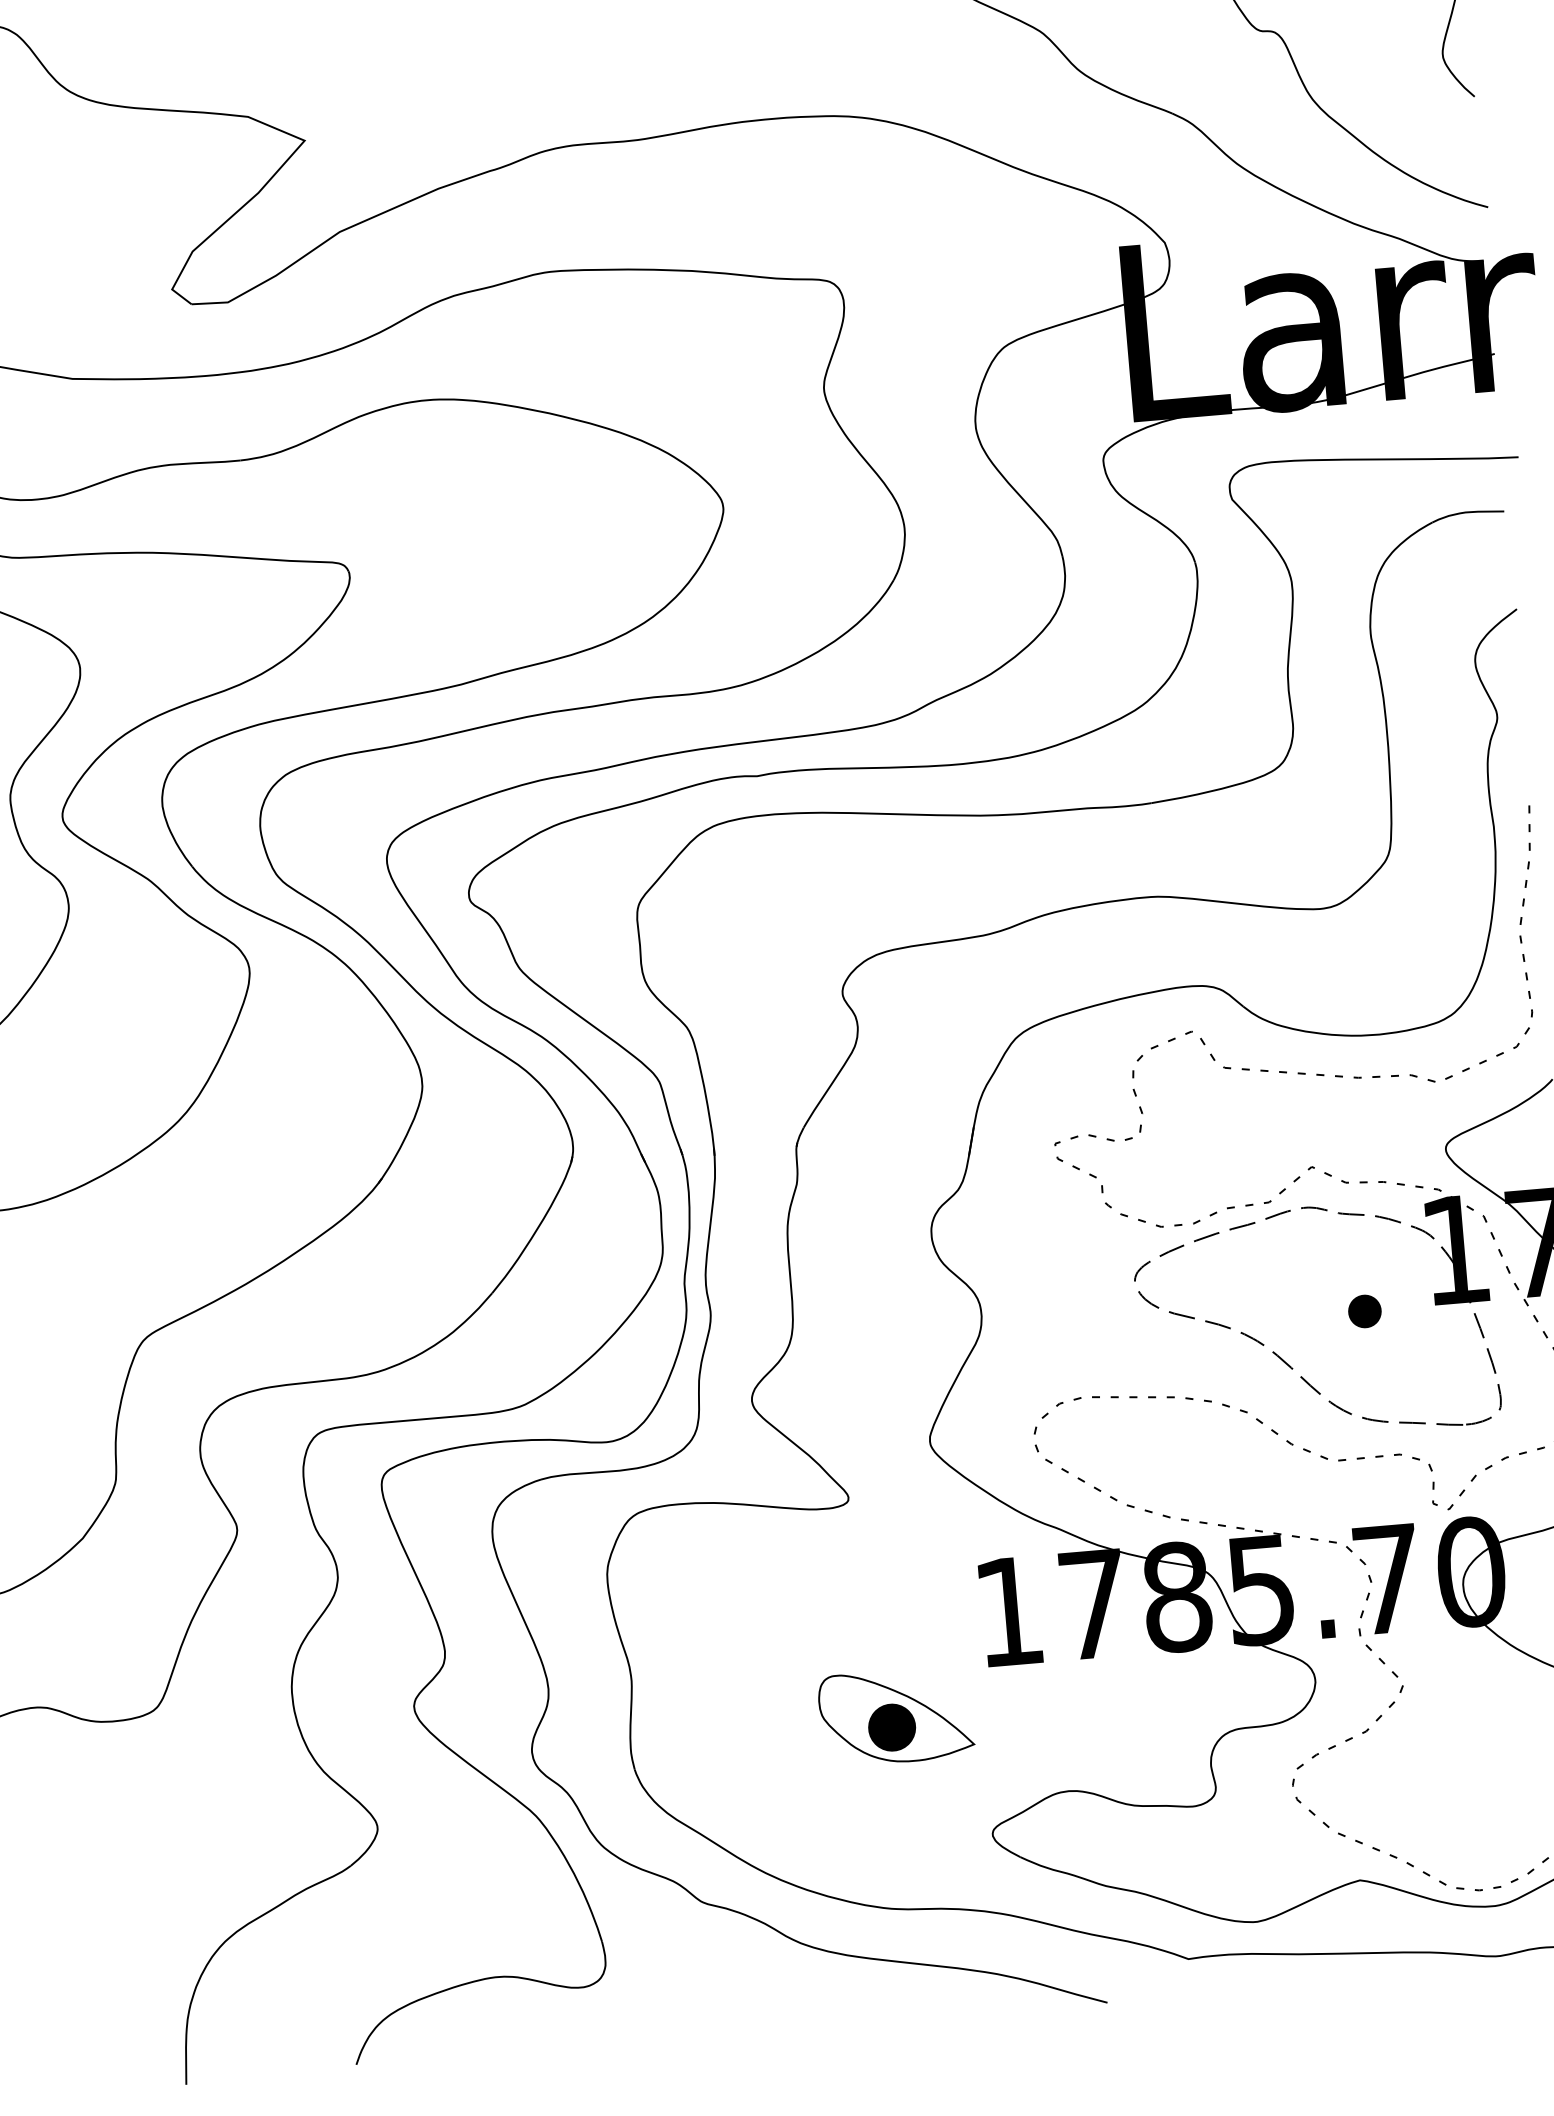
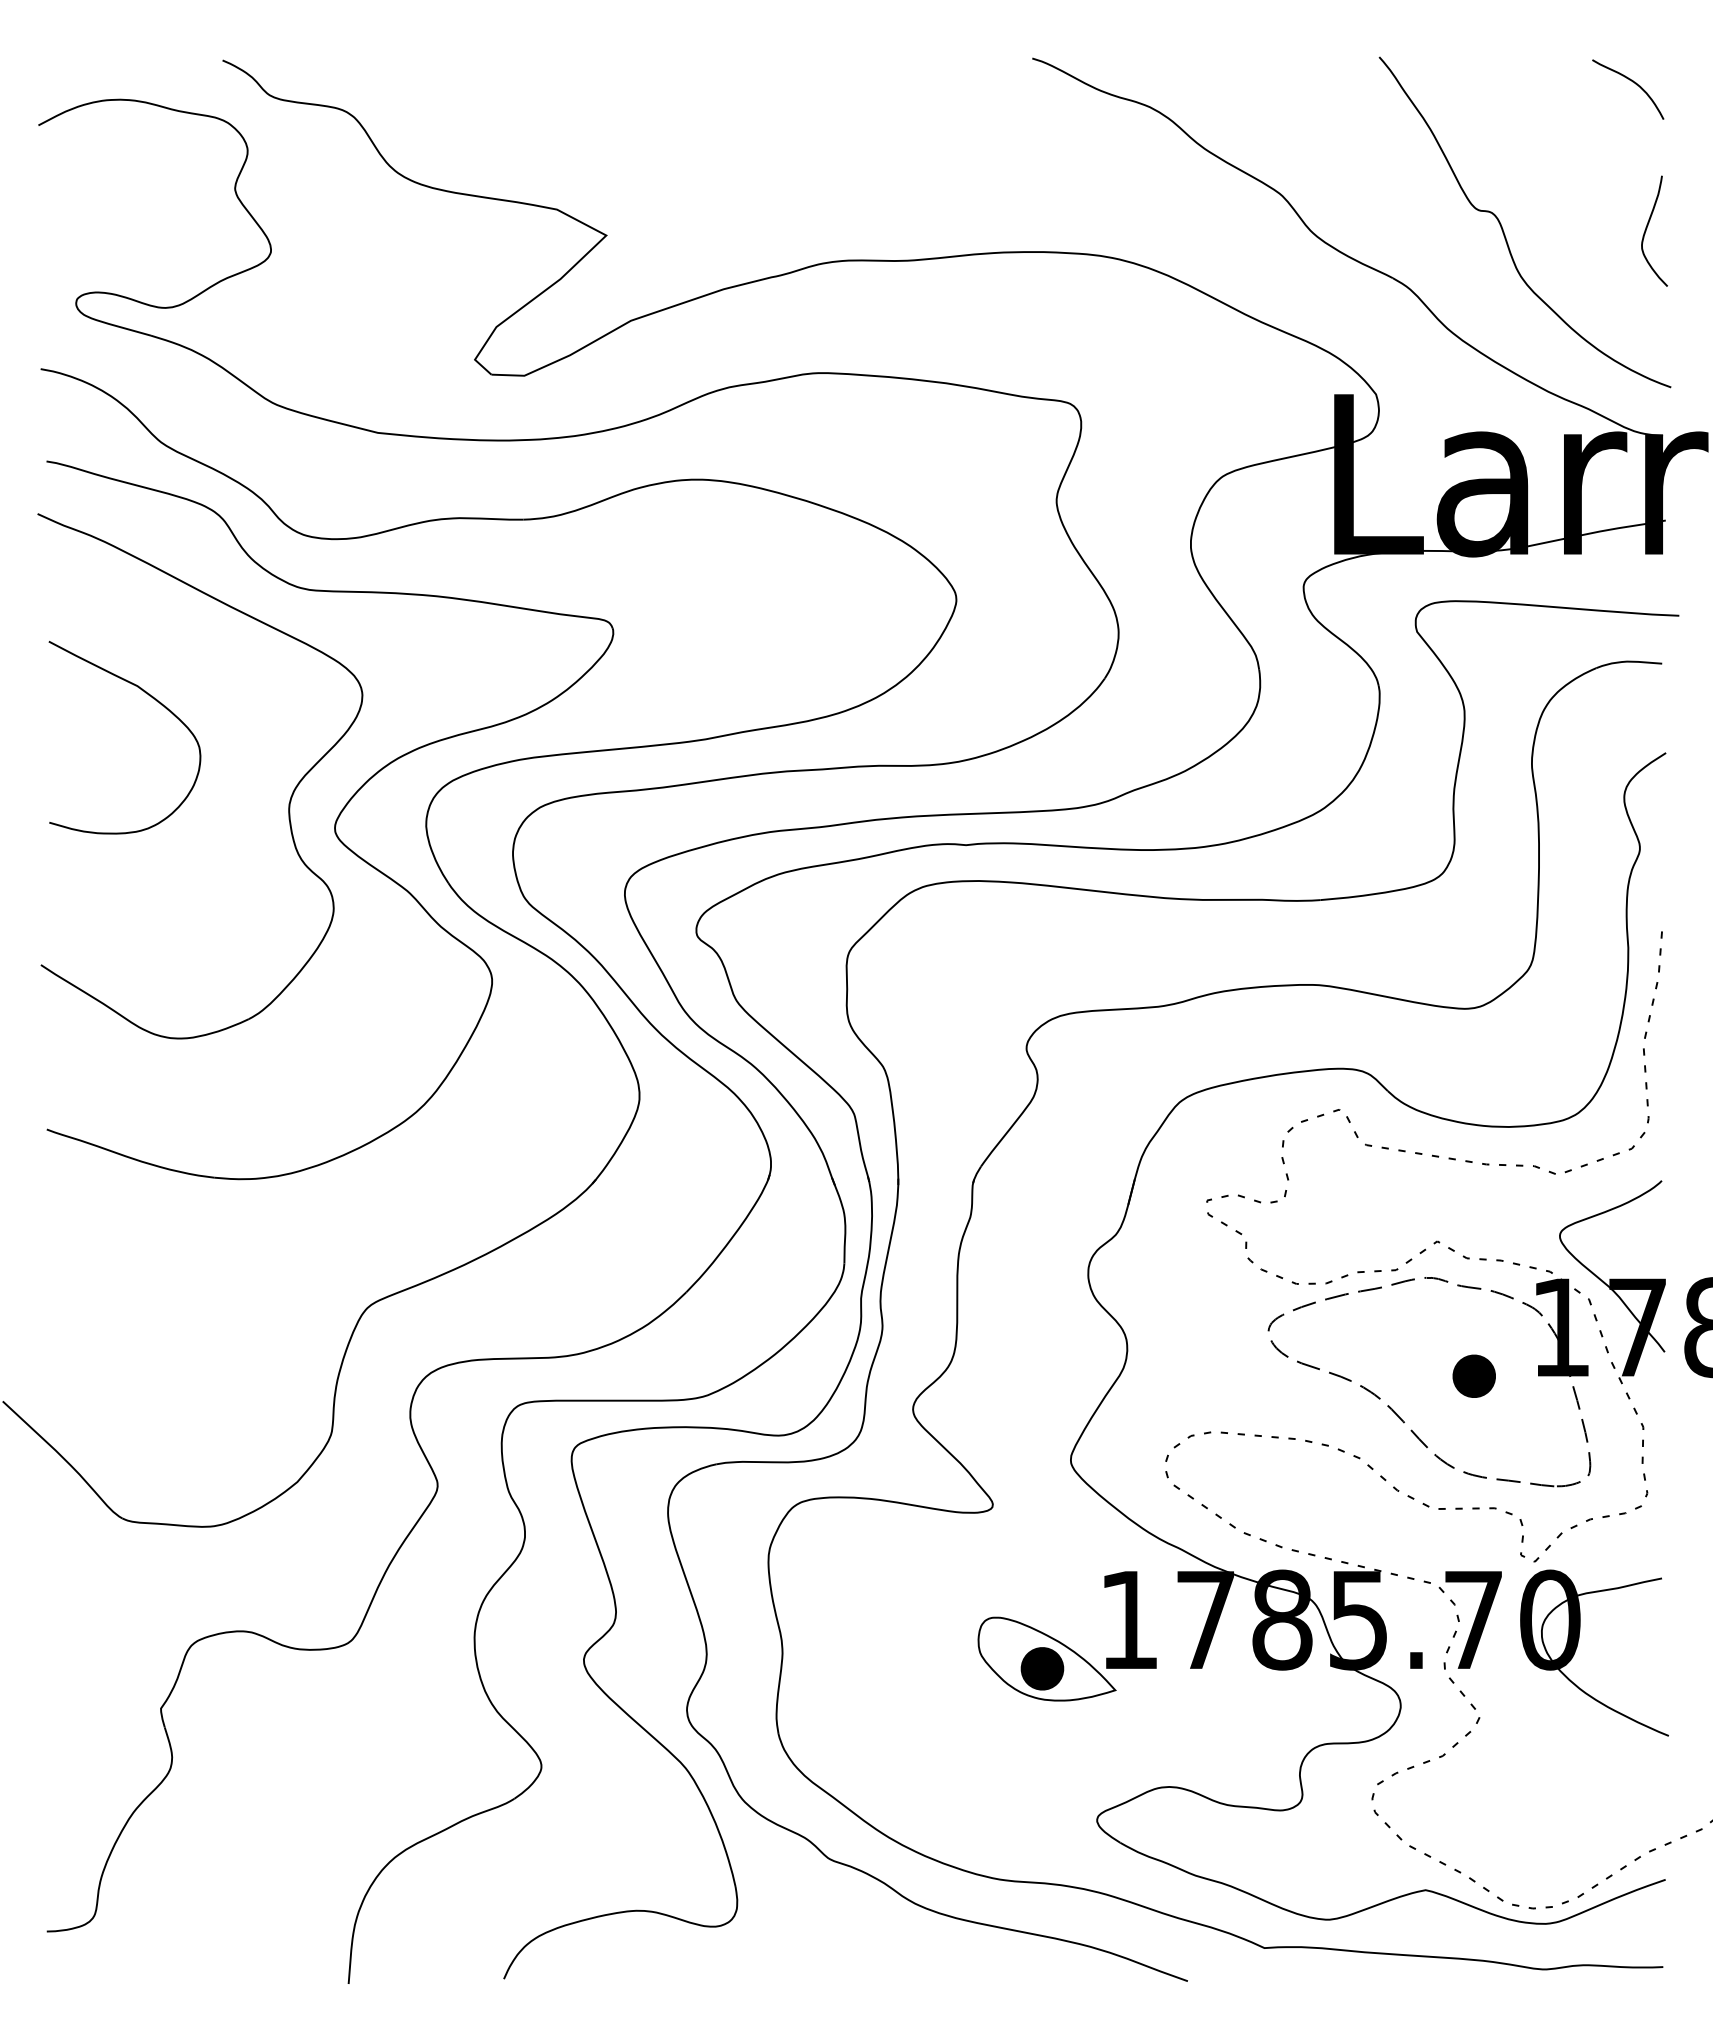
part: (1364, 1310) -> (1473, 1375), size x1.43
part: (895, 1715) -> (1046, 1658), moved

